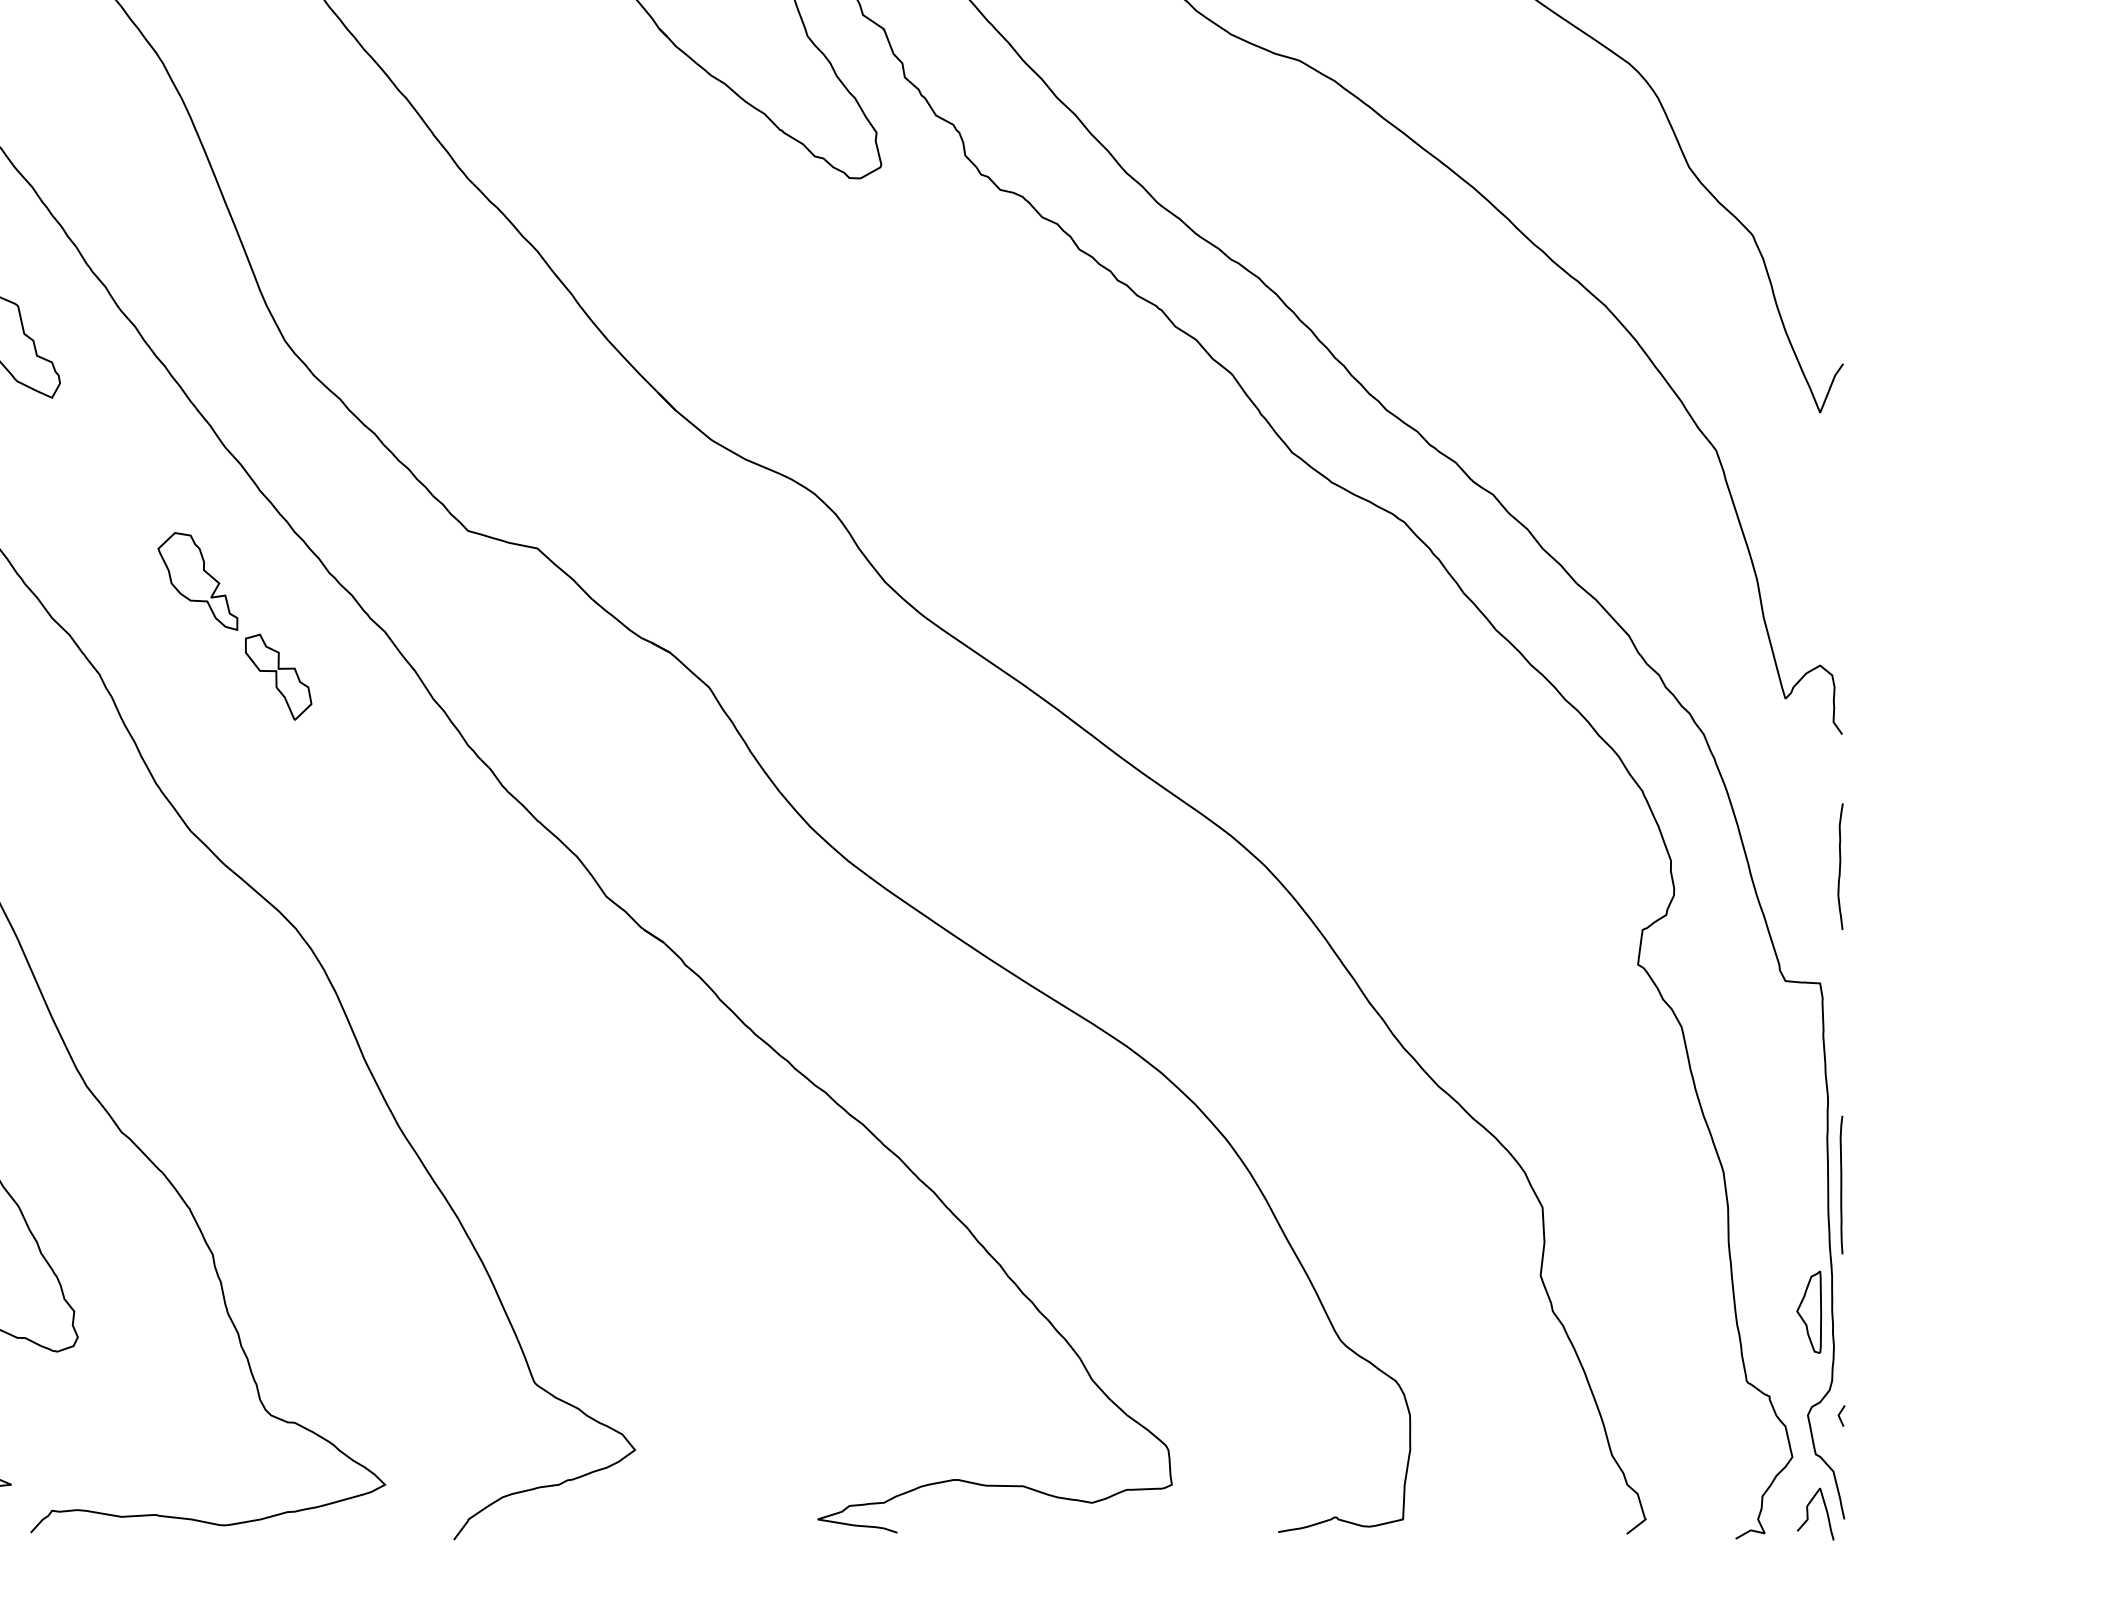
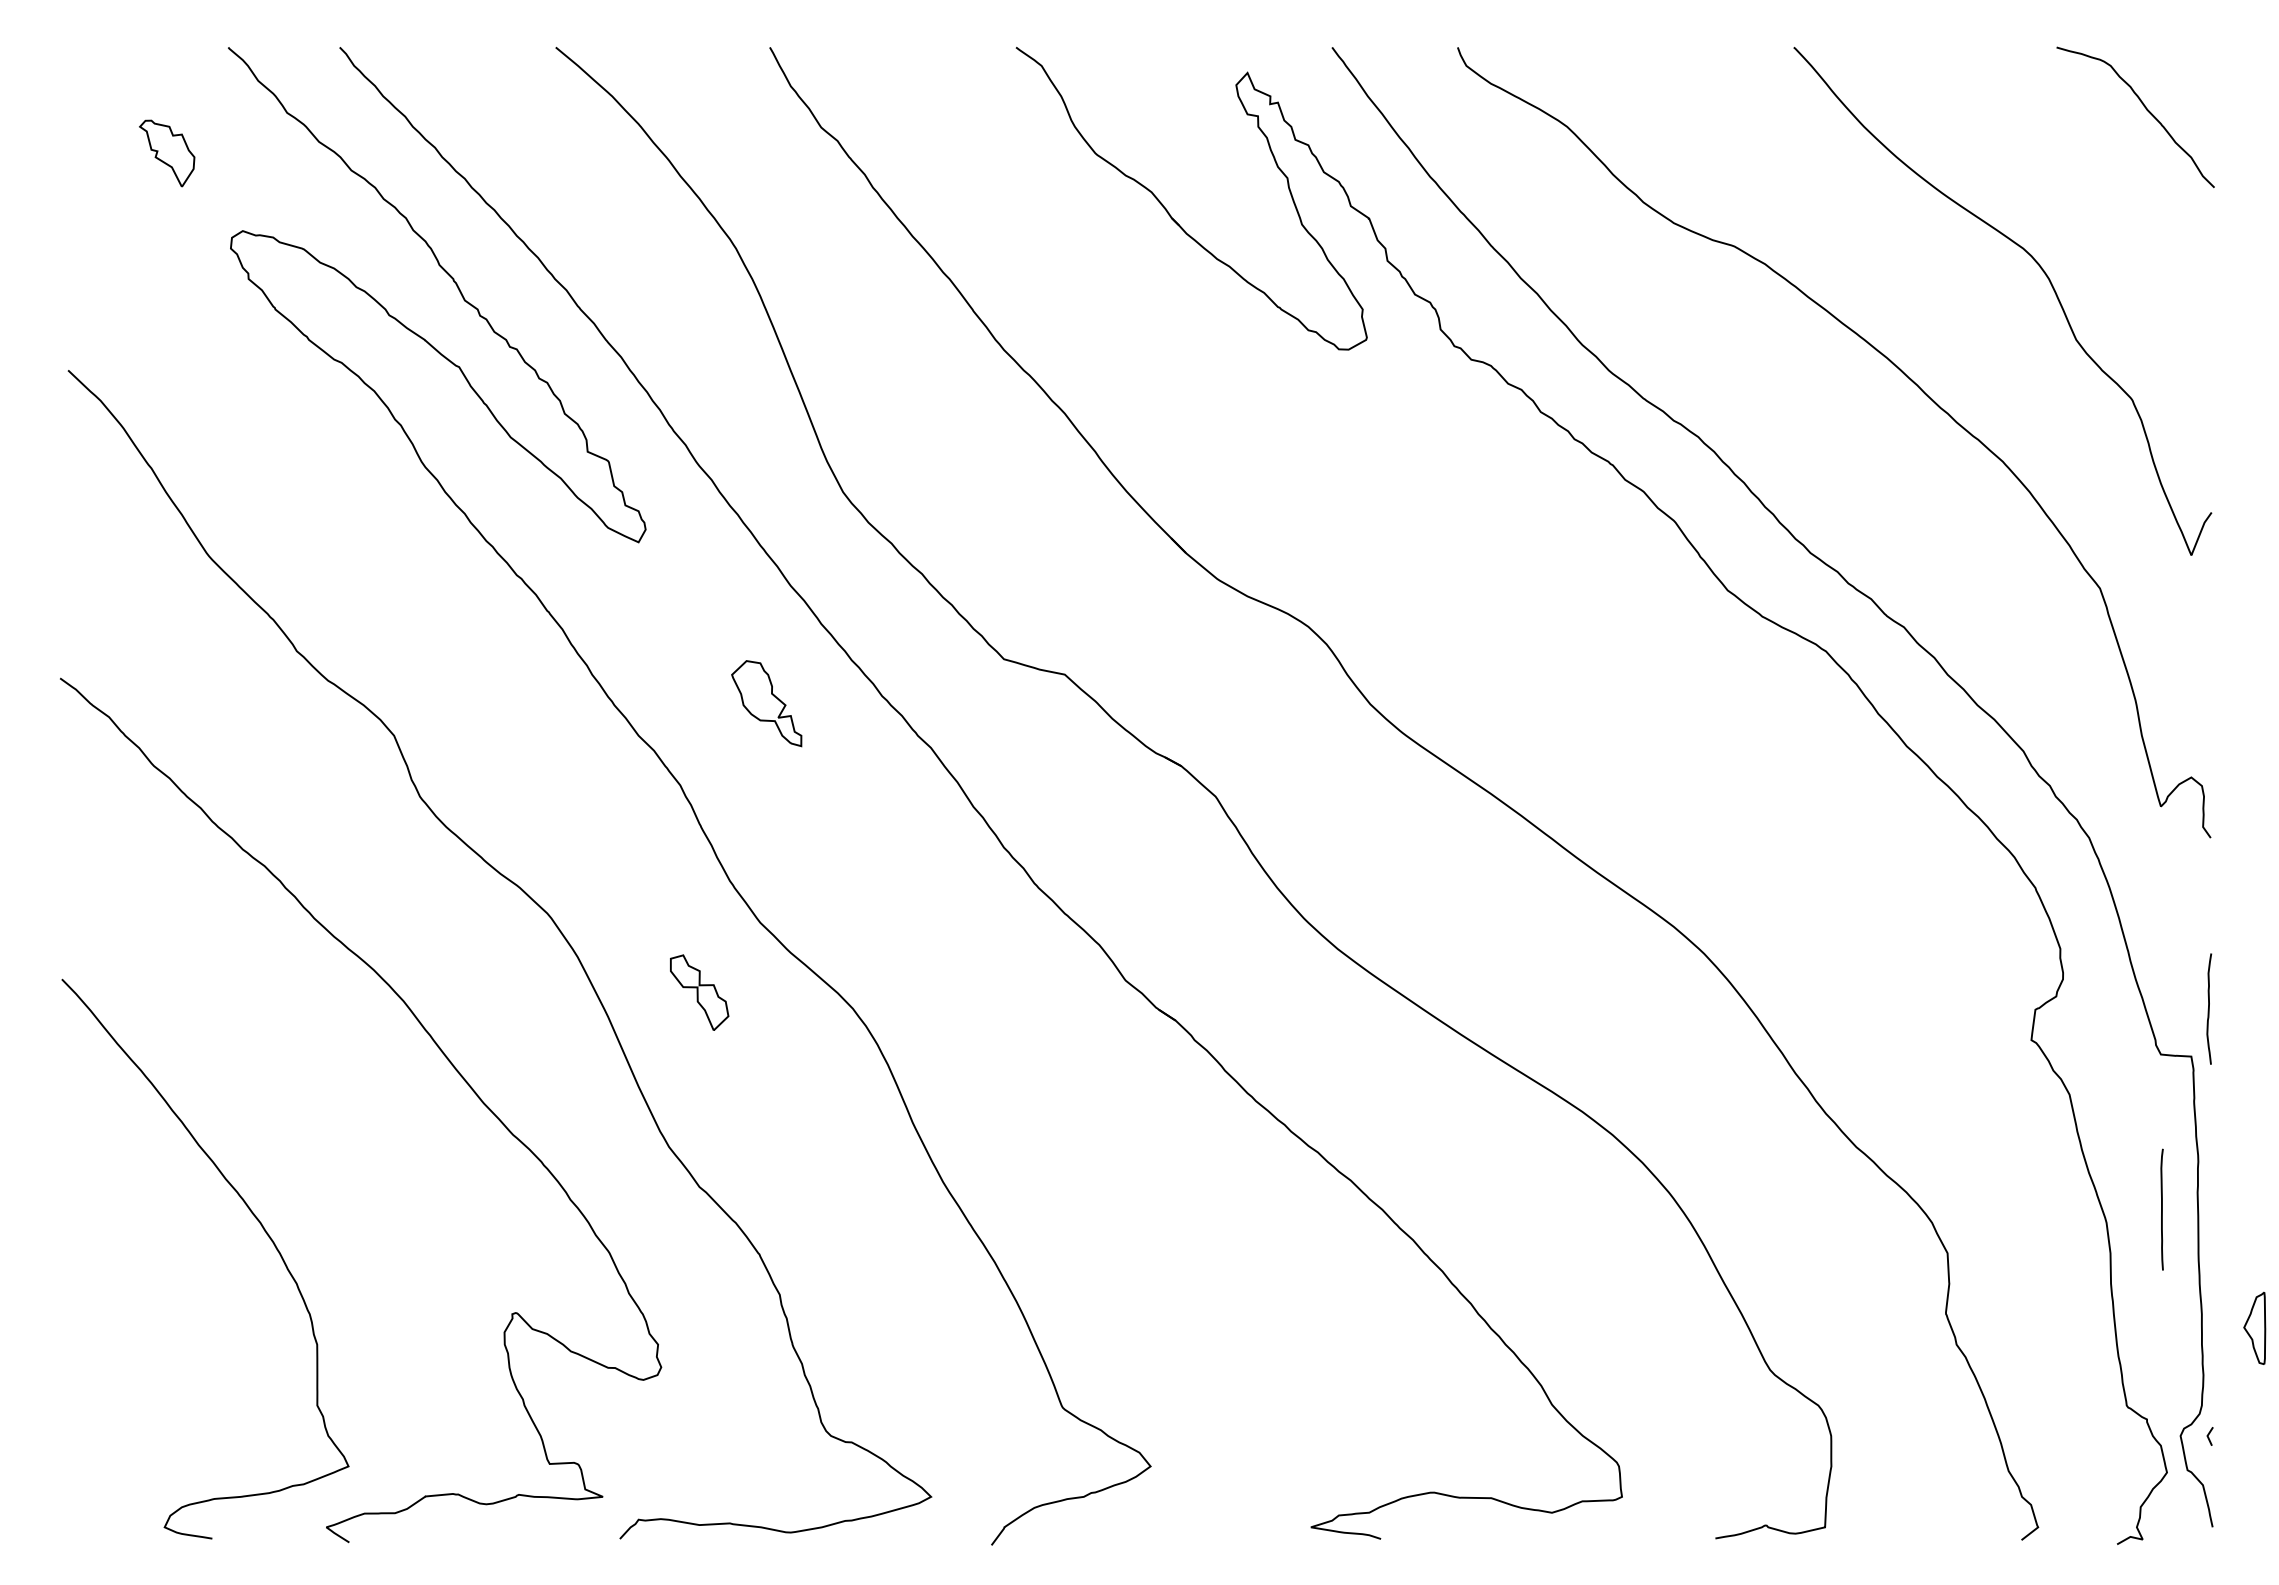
part: (278, 677) -> (699, 992), moved
curve: (1840, 866) -> (2209, 1008), moved
curve: (1840, 1184) -> (2161, 1209), moved
part: (1808, 1311) -> (2254, 1327), moved
curve: (1808, 1513) -> (2181, 1522), removed

